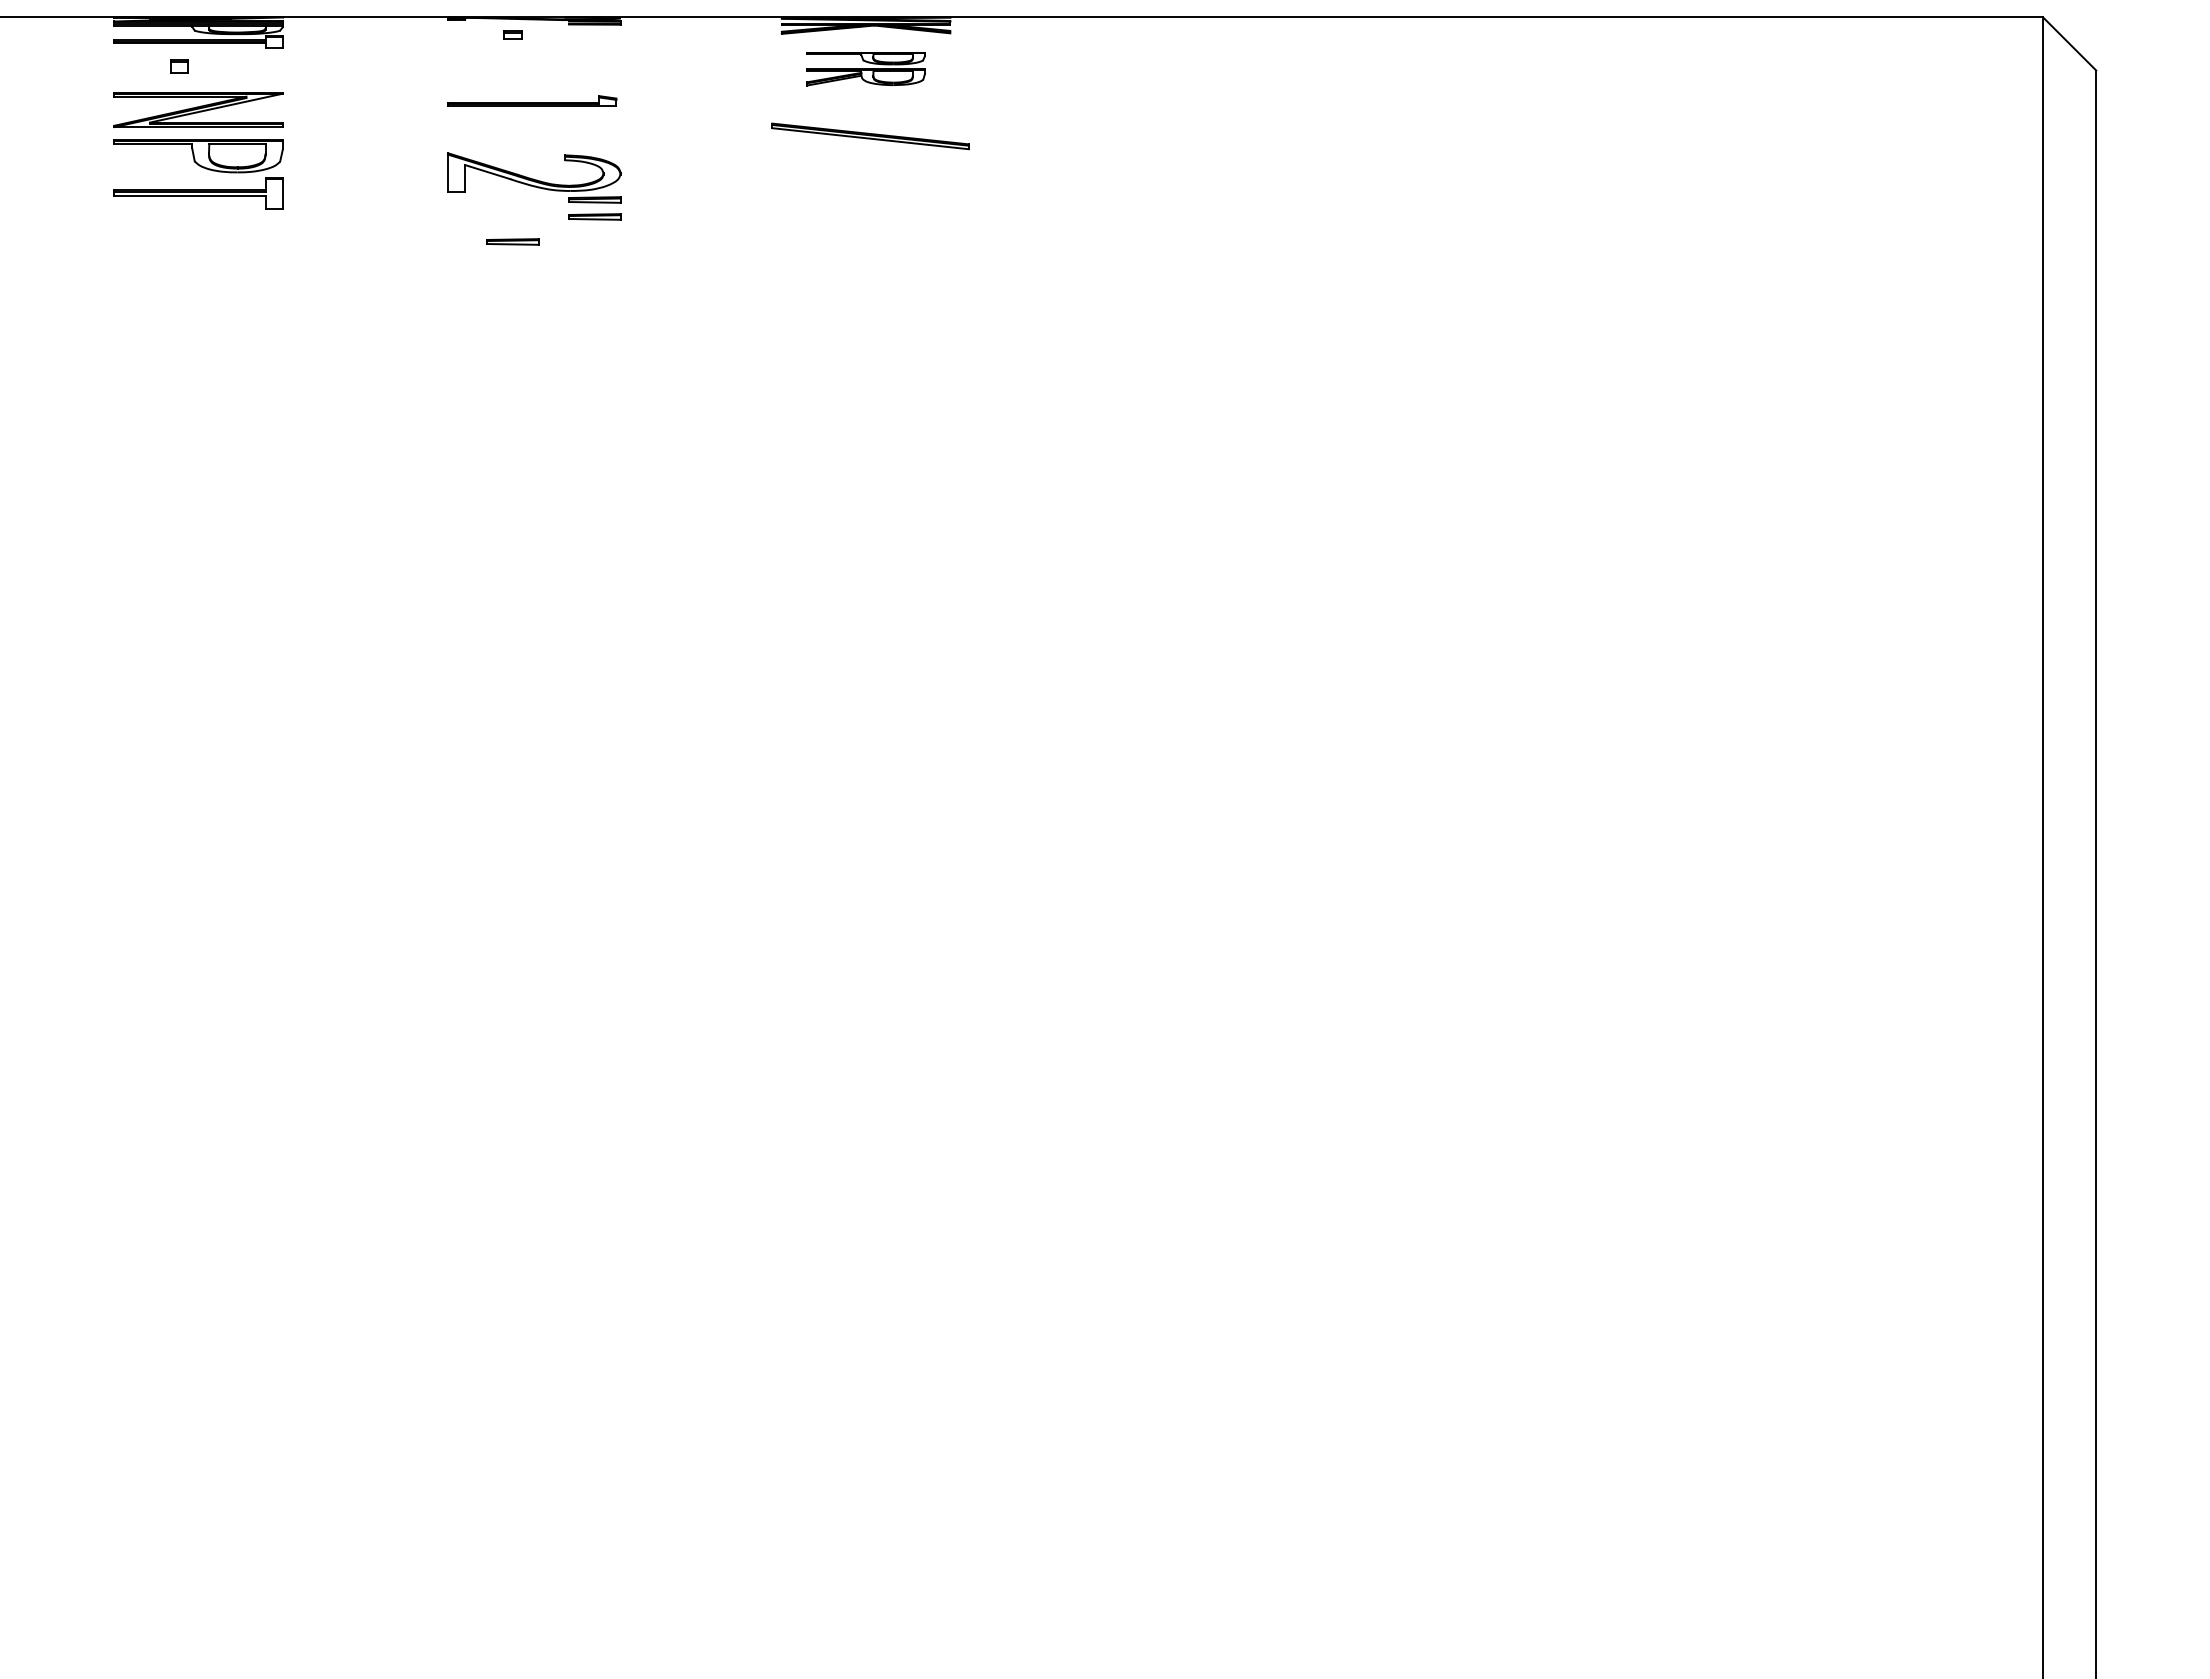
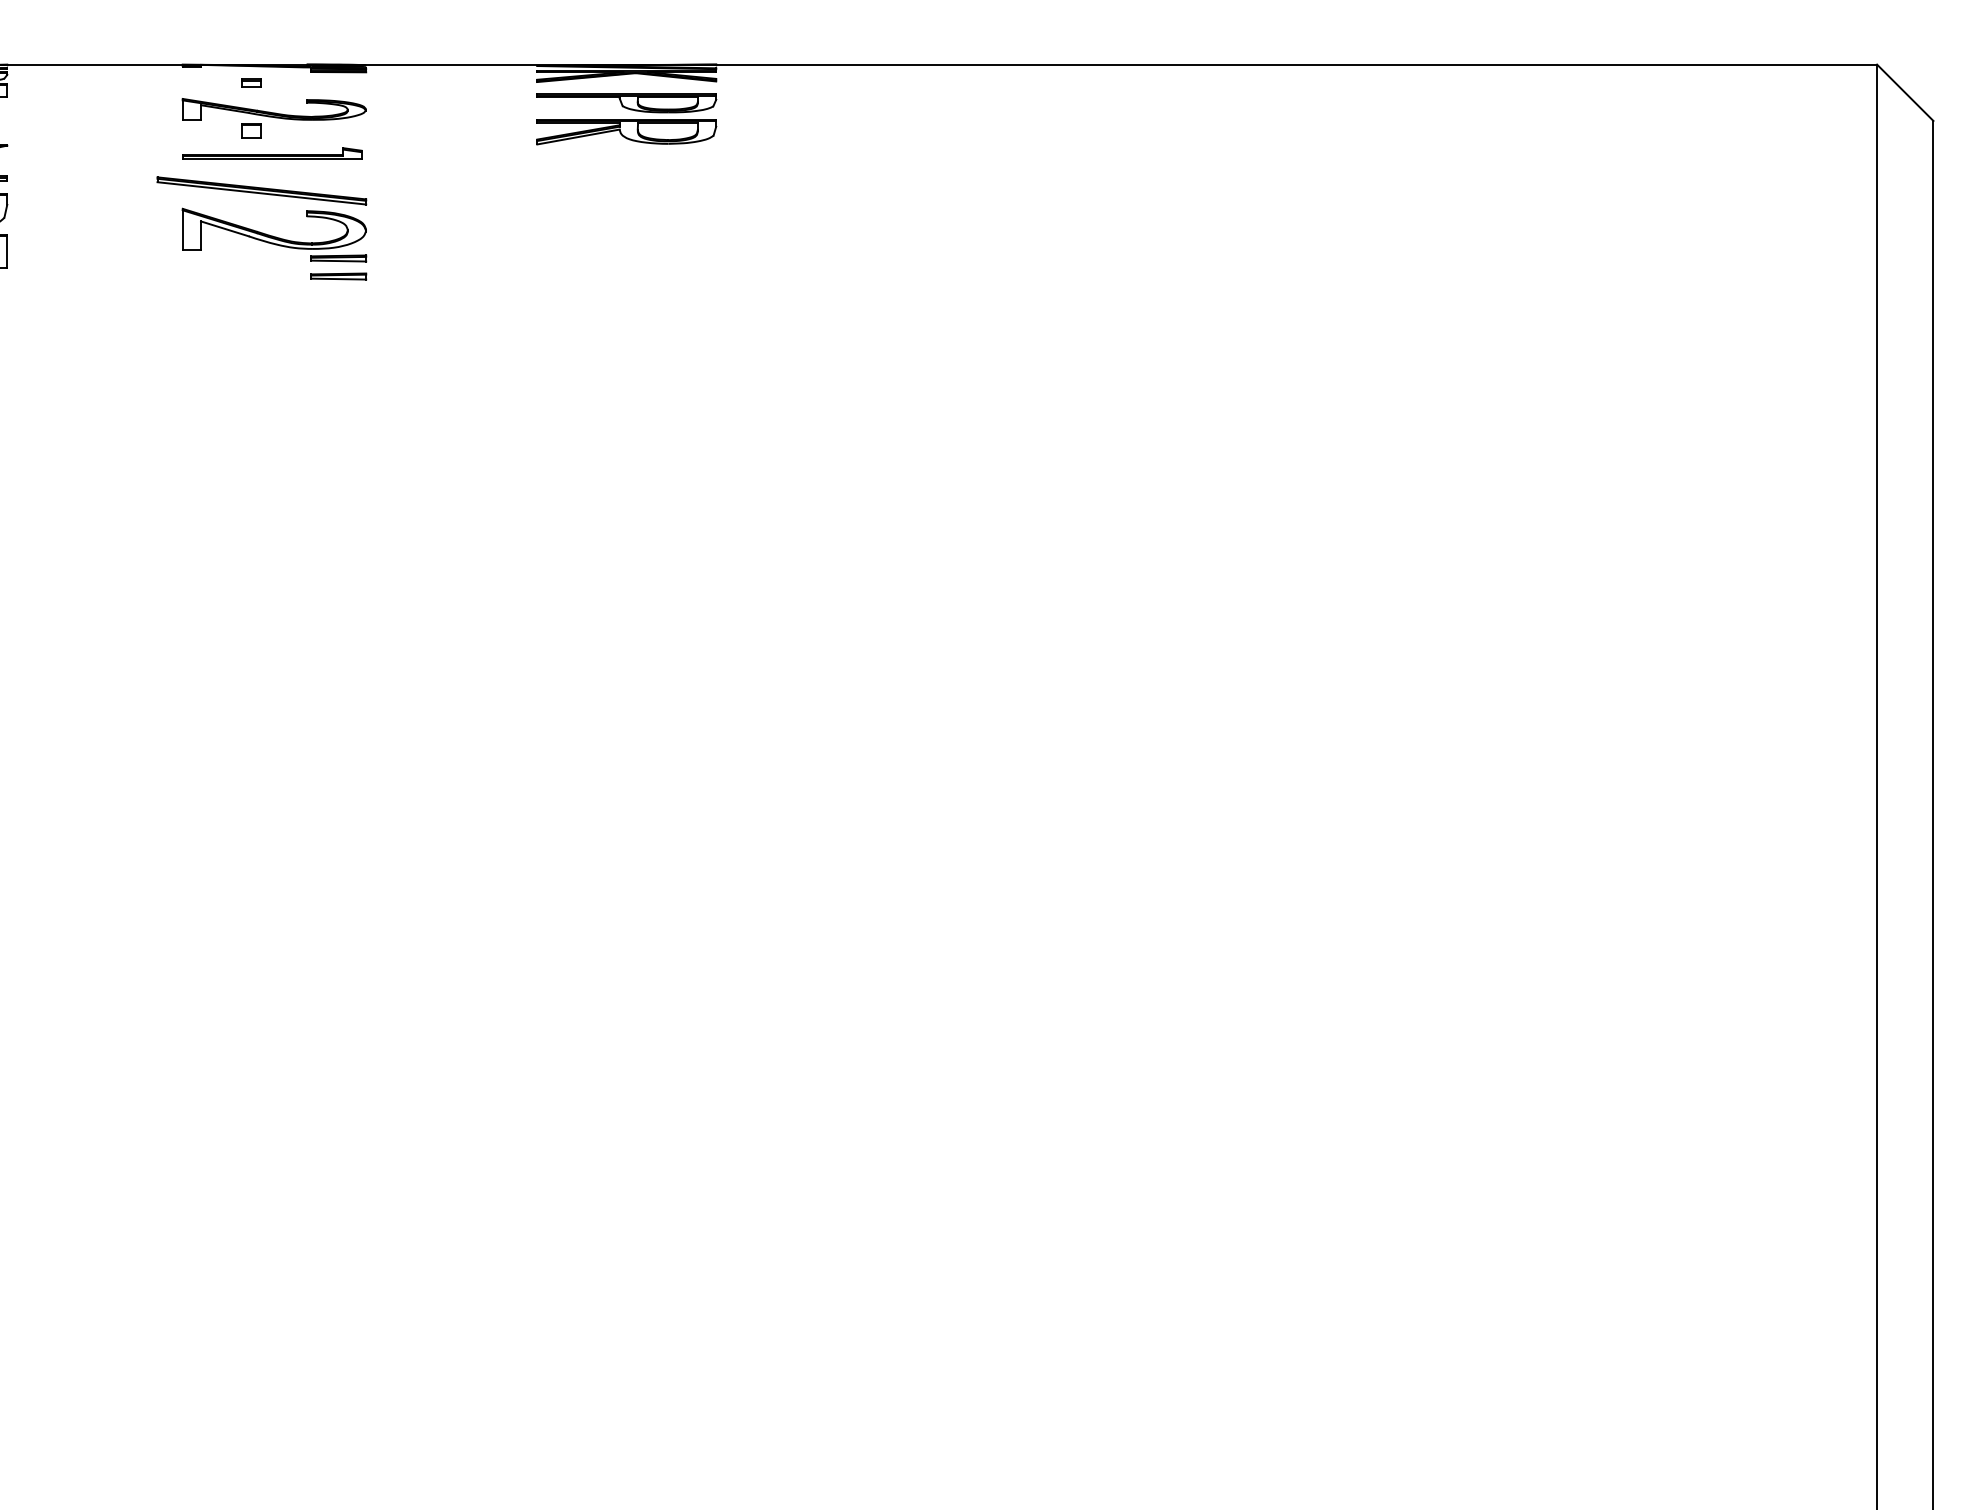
part: (534, 67) -> (274, 117), added
part: (865, 68) -> (626, 118), size x1.43
part: (870, 136) -> (261, 191), moved
part: (512, 241) -> (251, 302), removed

